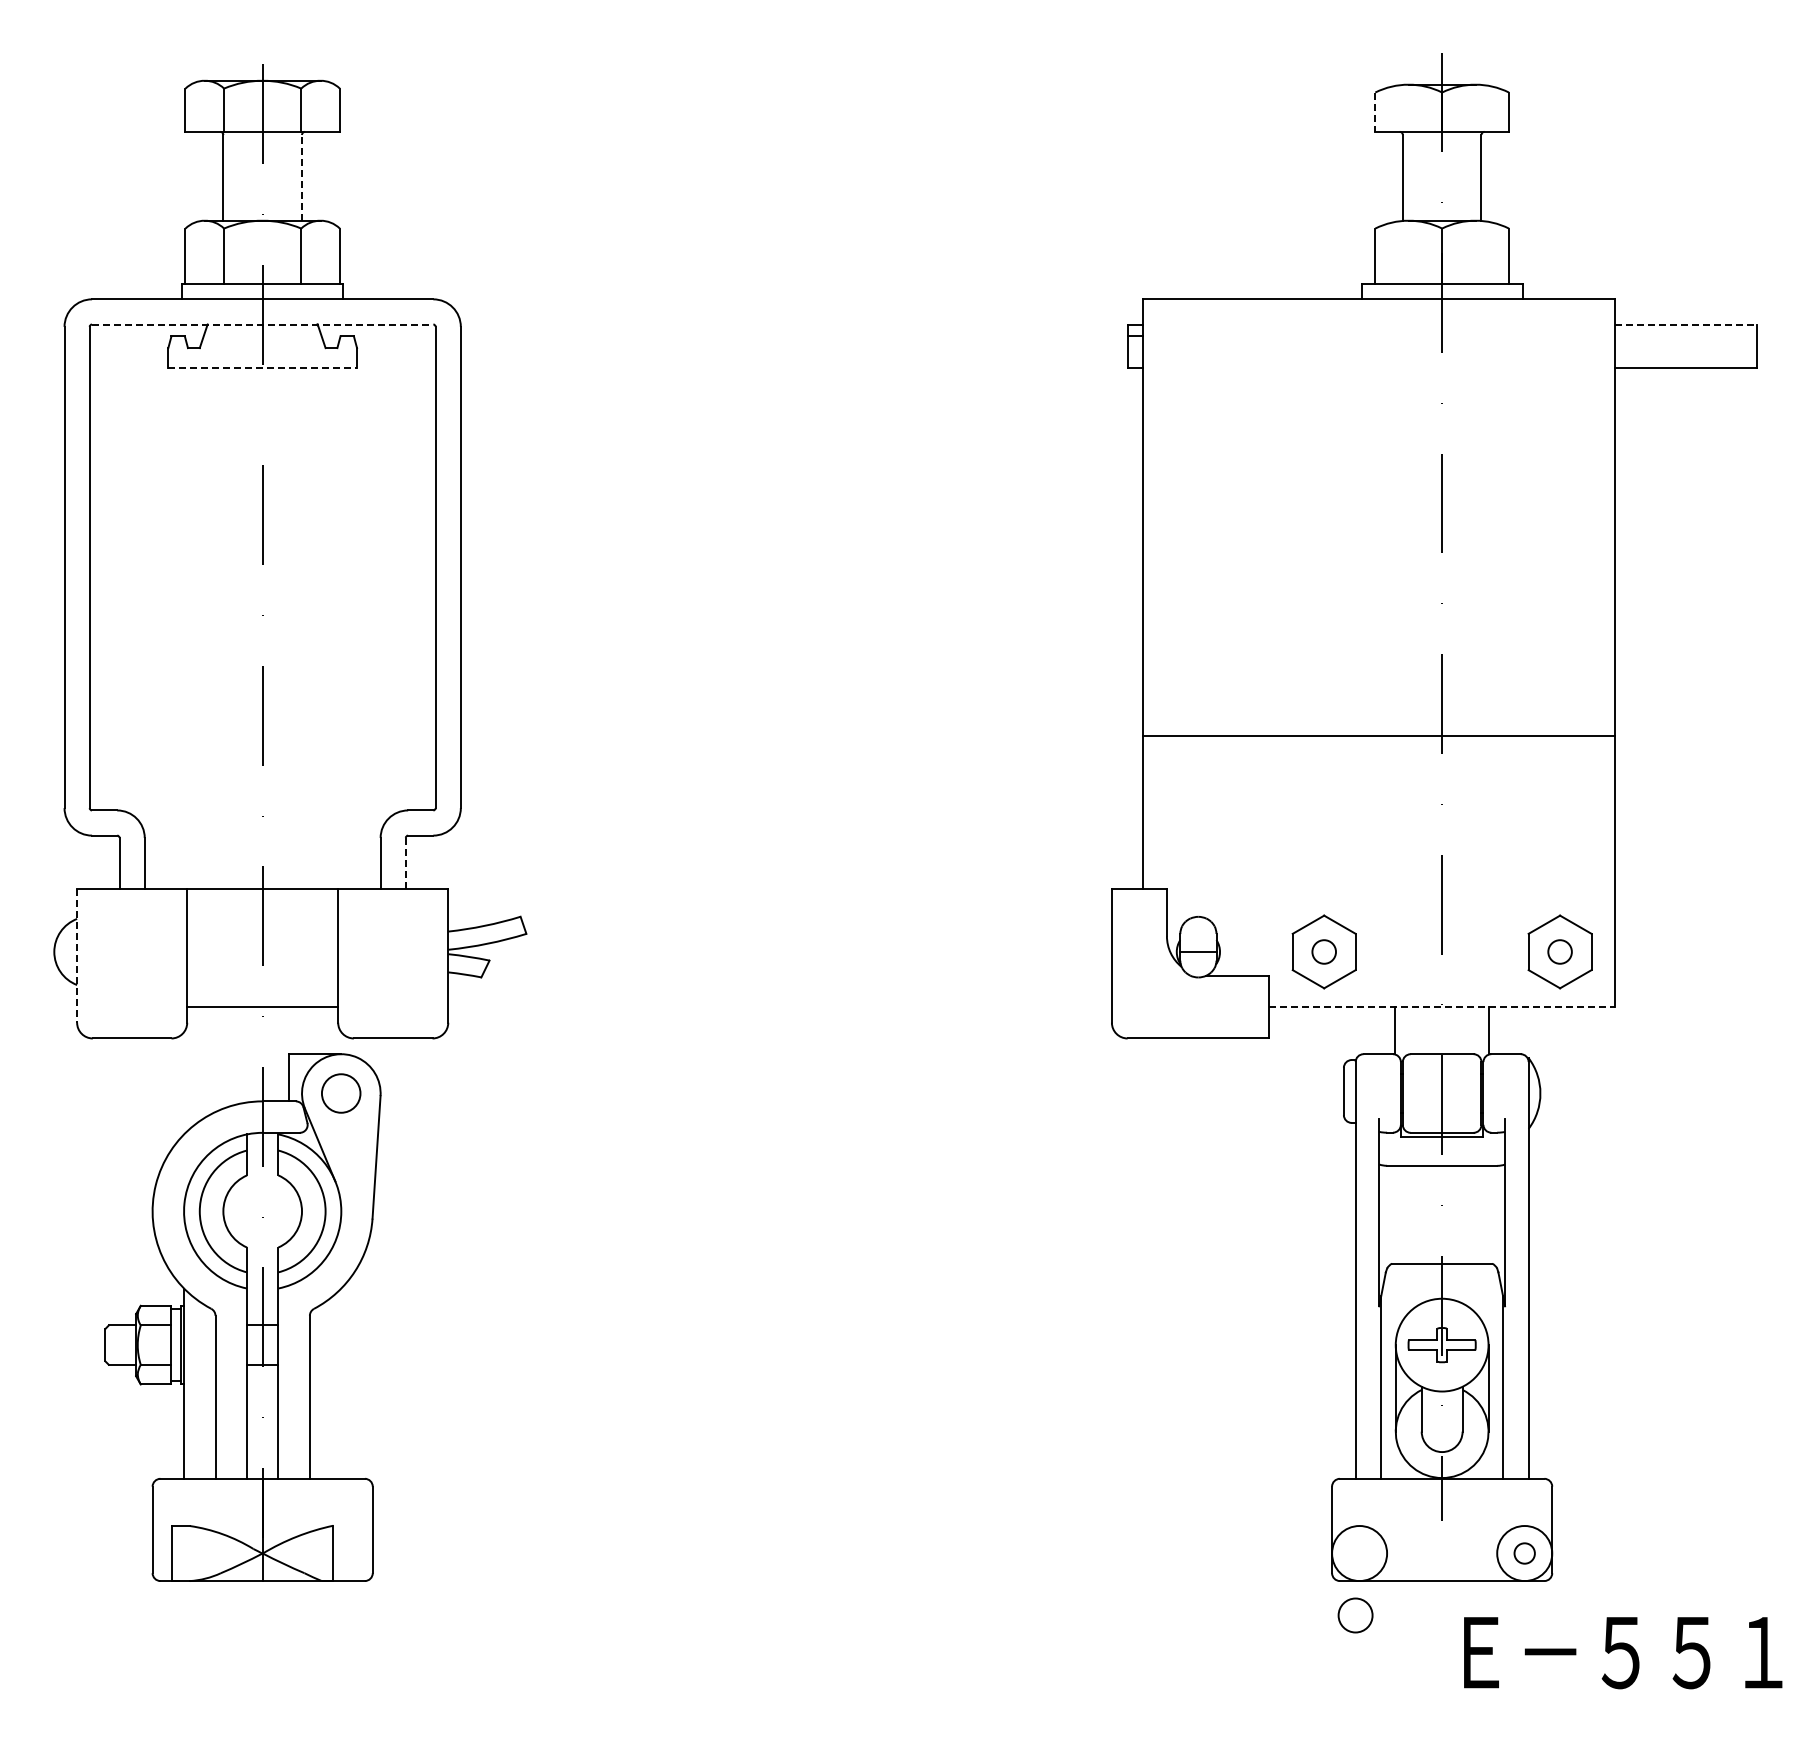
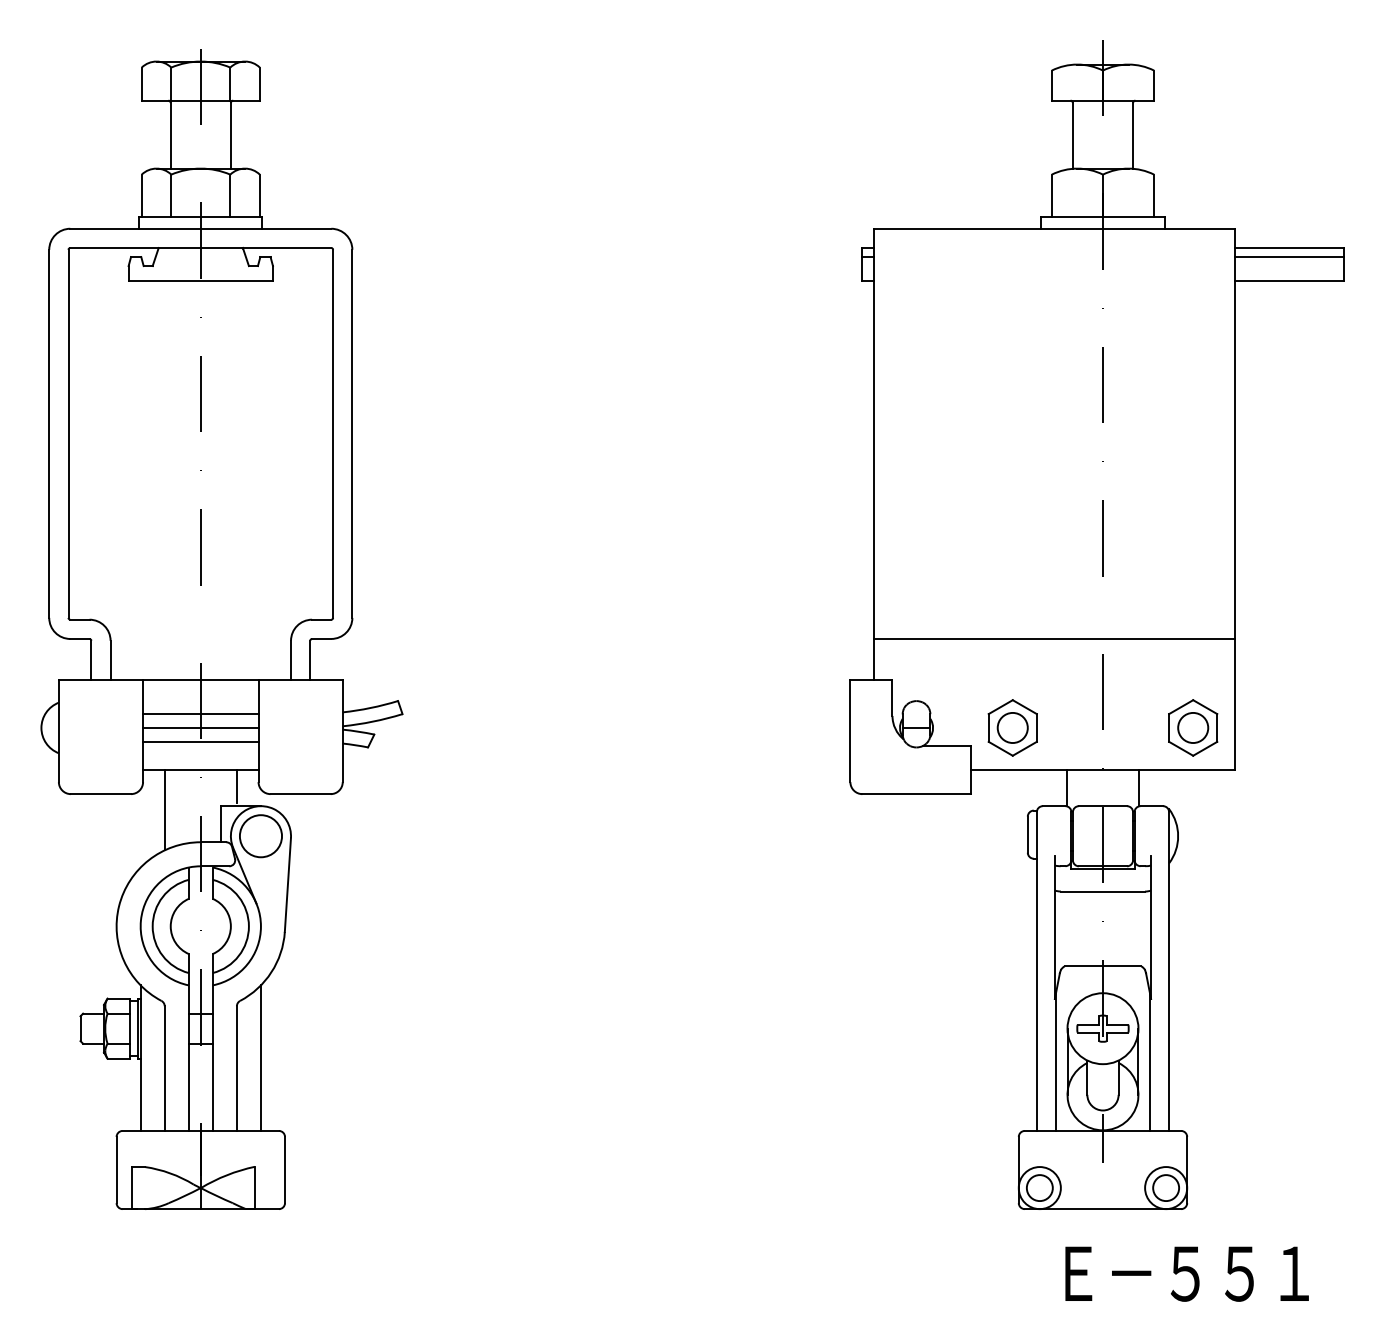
line: (1375, 112) -> (1052, 85), dashed -> solid
line: (302, 177) -> (231, 135), dashed -> solid
line: (262, 324) -> (200, 248), dashed -> solid
line: (1685, 324) -> (1289, 248), dashed -> solid
line: (1685, 336) -> (1289, 257), added
line: (263, 367) -> (201, 280), dashed -> solid
line: (1379, 735) -> (1055, 638), moved
line: (405, 863) -> (310, 660), dashed -> solid
line: (262, 933) -> (200, 713), added
line: (262, 951) -> (200, 727), added
circle: (1323, 951) -> (1012, 727), size x1.67
circle: (1559, 951) -> (1192, 727), size x1.67
line: (77, 955) -> (59, 730), dashed -> solid
line: (262, 970) -> (200, 742), added
line: (1442, 1007) -> (1103, 770), dashed -> solid
line: (309, 1028) -> (236, 786), added
line: (215, 1059) -> (164, 810), added
circle: (340, 1093) -> (260, 836), size x1.43
line: (341, 1383) -> (261, 1058), added
circle: (1524, 1553) -> (1165, 1188), size x1.67
circle: (1355, 1615) -> (1039, 1188), moved
text: (1623, 1653) -> (1187, 1274), moved

